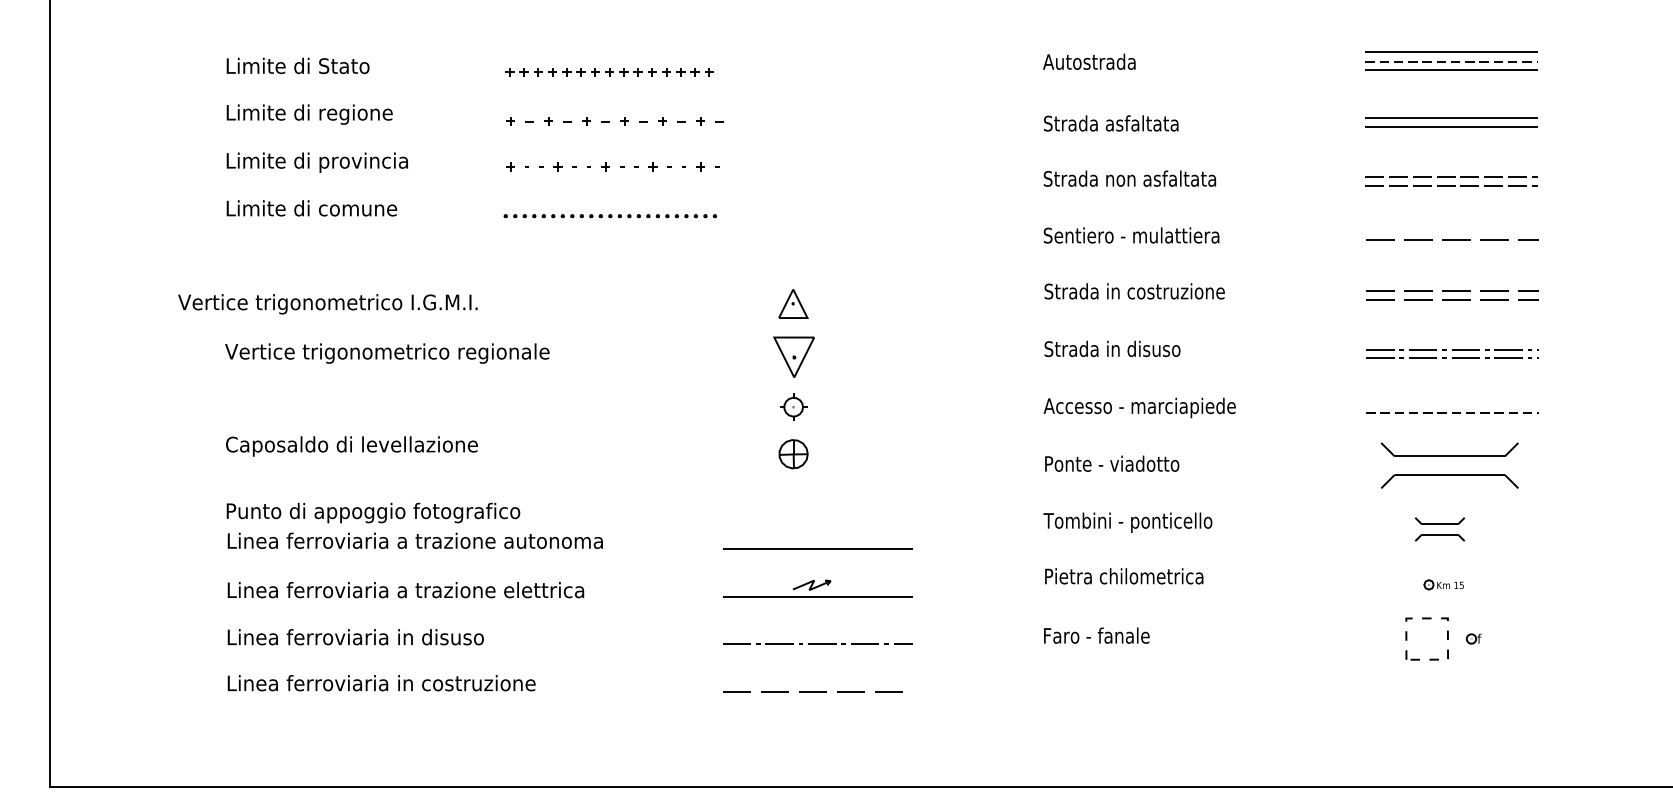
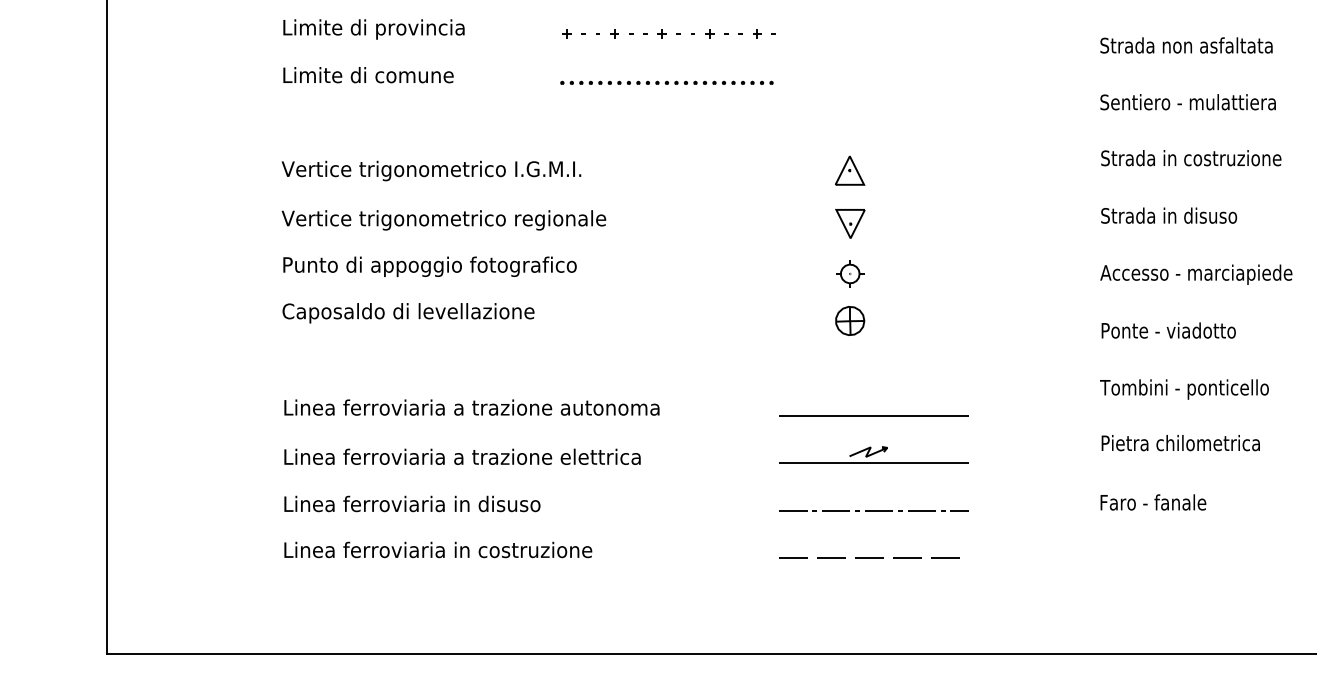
text: (327, 304) -> (431, 171), moved
part: (793, 356) -> (850, 223), size x0.71
text: (373, 512) -> (430, 266), moved

